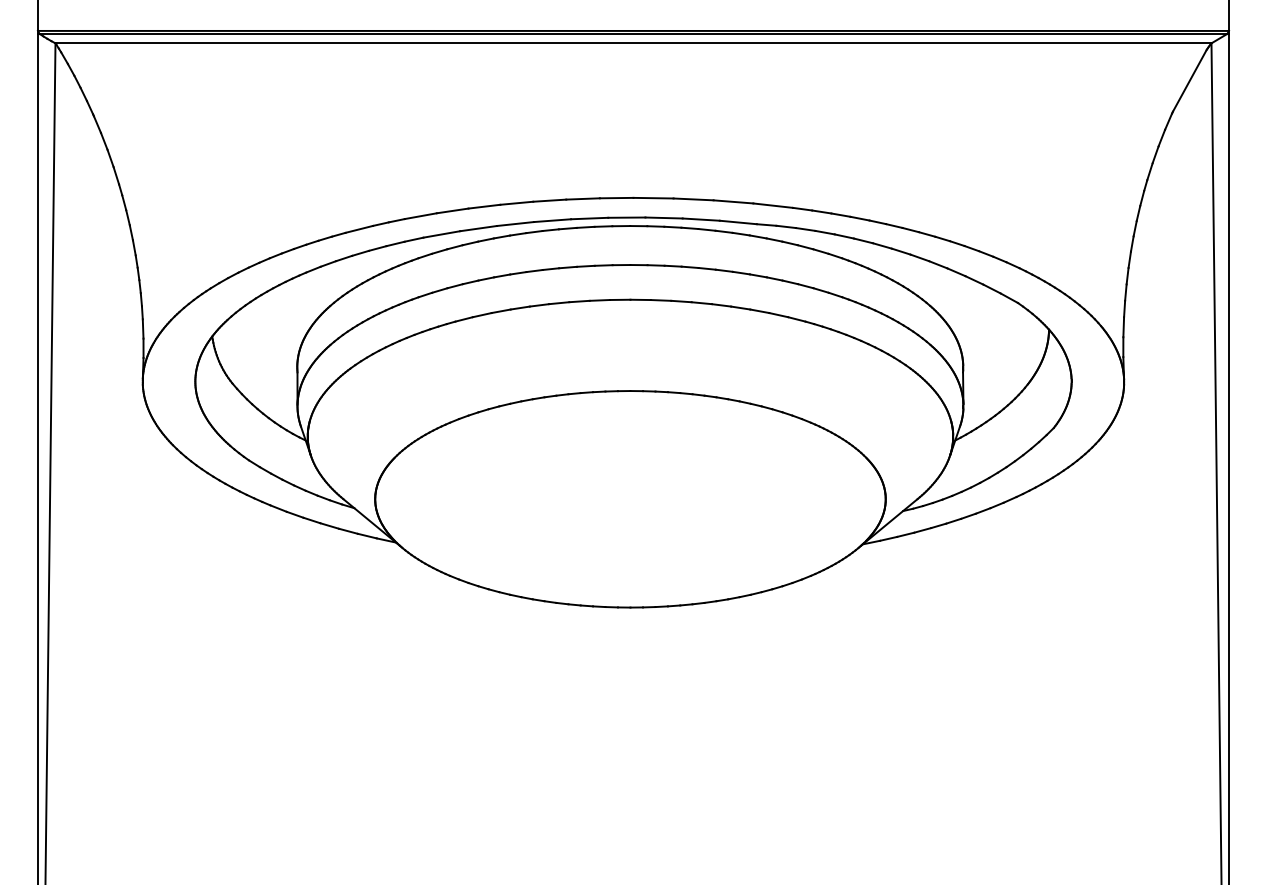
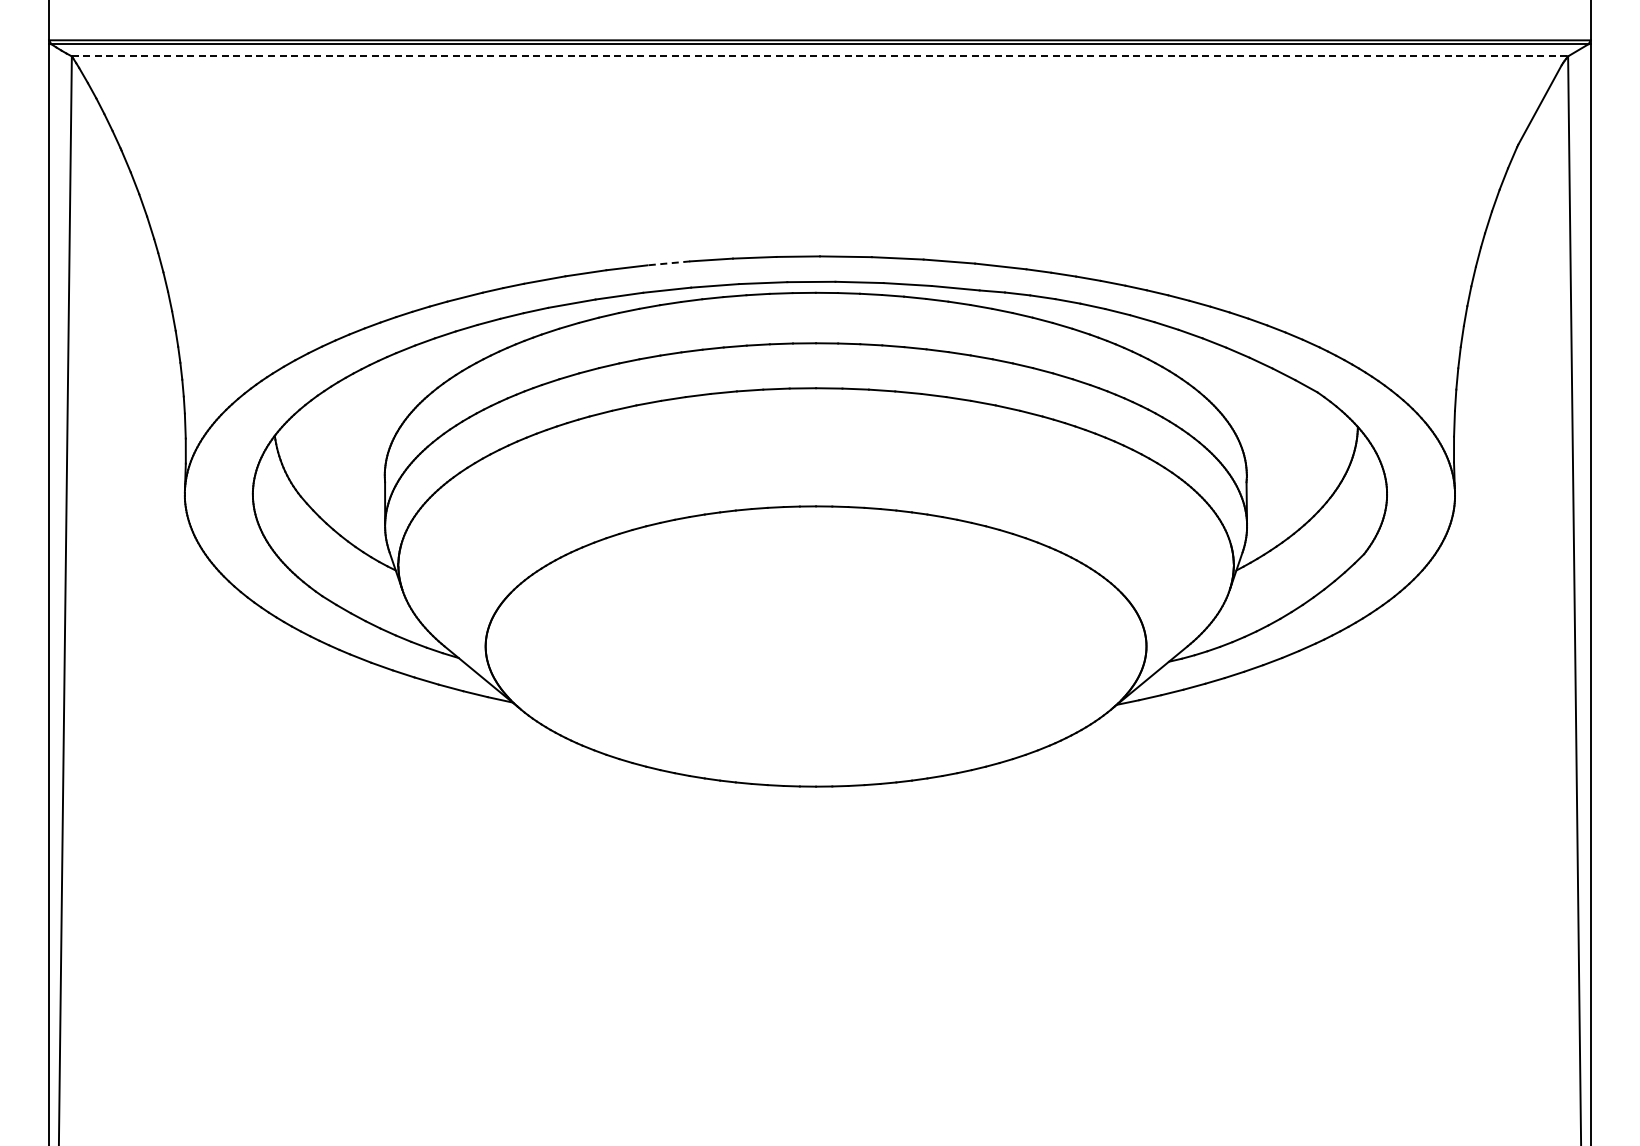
line: (633, 43) -> (820, 56), solid -> dashed
line: (516, 203) -> (668, 263), solid -> dashed

